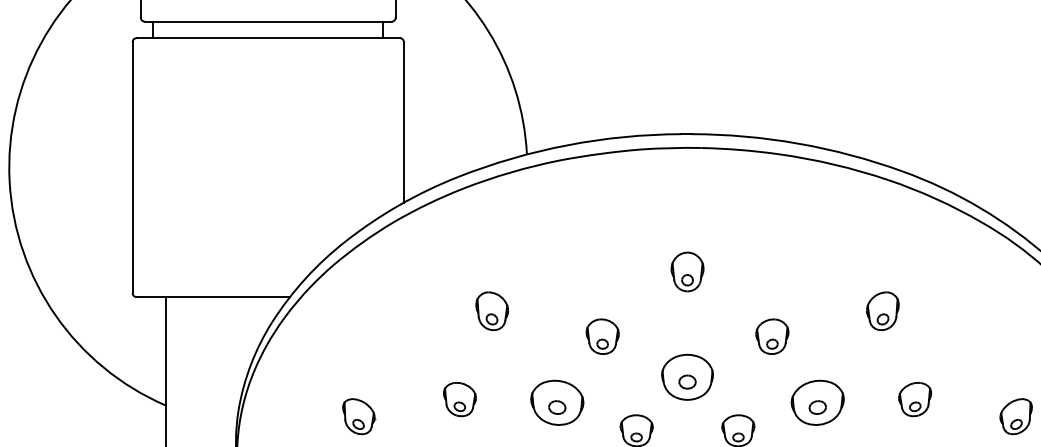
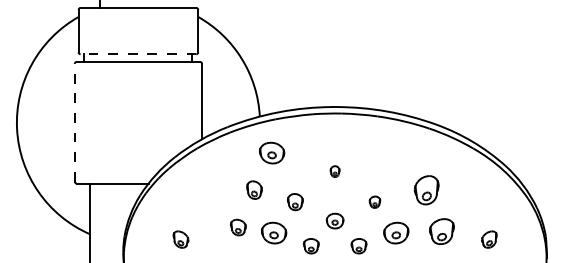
line: (268, 22) -> (138, 54), solid -> dashed
line: (132, 167) -> (74, 122), solid -> dashed
part: (553, 231) -> (272, 152), added
part: (686, 271) -> (334, 171), size x0.6
part: (492, 309) -> (254, 189), moved
part: (882, 309) -> (426, 189), size x1.6
part: (771, 337) -> (374, 202), size x0.7
part: (686, 375) -> (334, 220), size x0.7
part: (460, 399) -> (238, 227), moved
part: (914, 399) -> (441, 231), size x1.6

